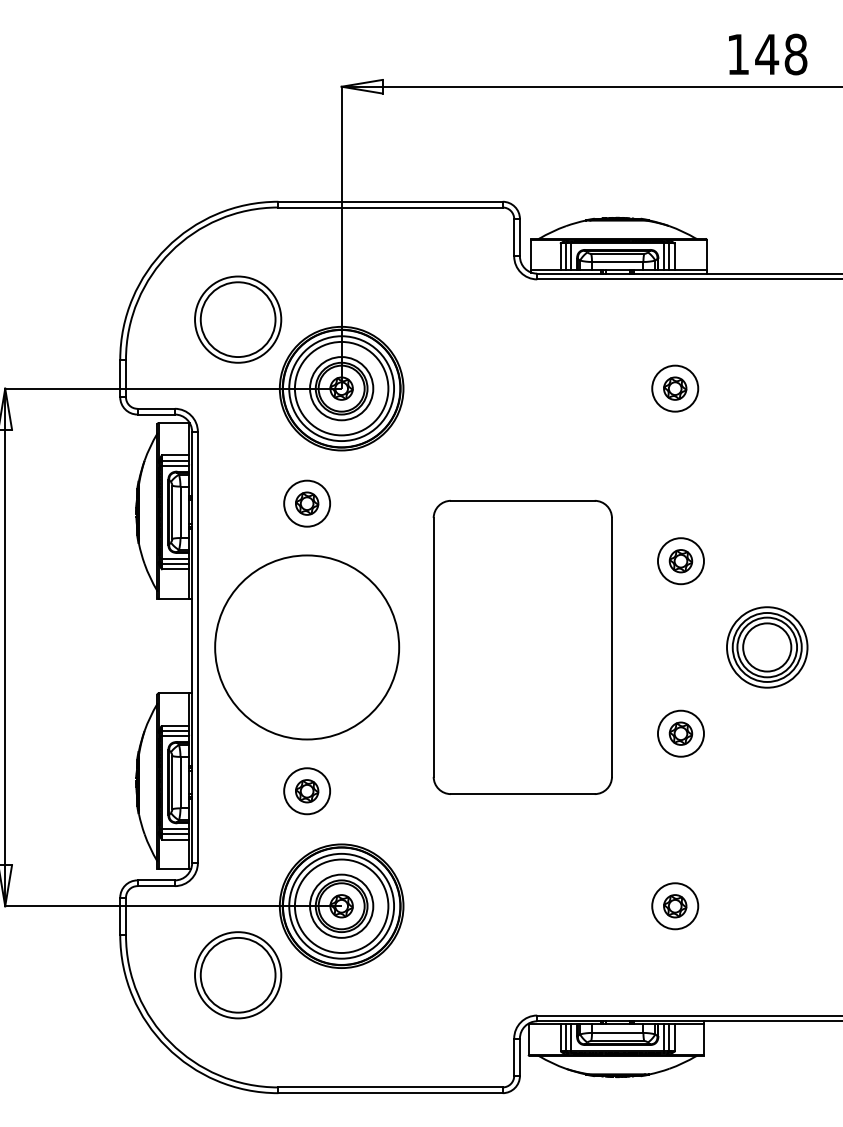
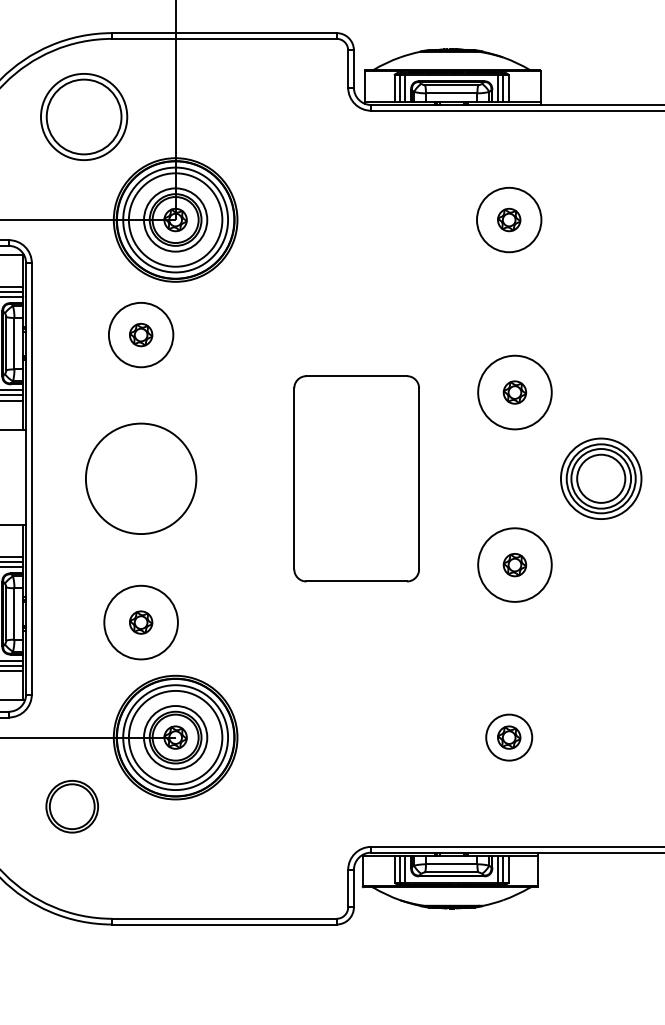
part: (238, 319) -> (84, 116), moved
circle: (675, 388) -> (509, 219), size x1.4
circle: (307, 503) -> (141, 334), size x1.4
circle: (680, 561) -> (514, 392), size x1.6
circle: (307, 647) -> (141, 478), size x0.6
part: (522, 647) -> (356, 478), size x0.7
circle: (680, 733) -> (514, 564), size x1.6
circle: (307, 791) -> (141, 622), size x1.6
part: (238, 975) -> (72, 806), size x0.6

